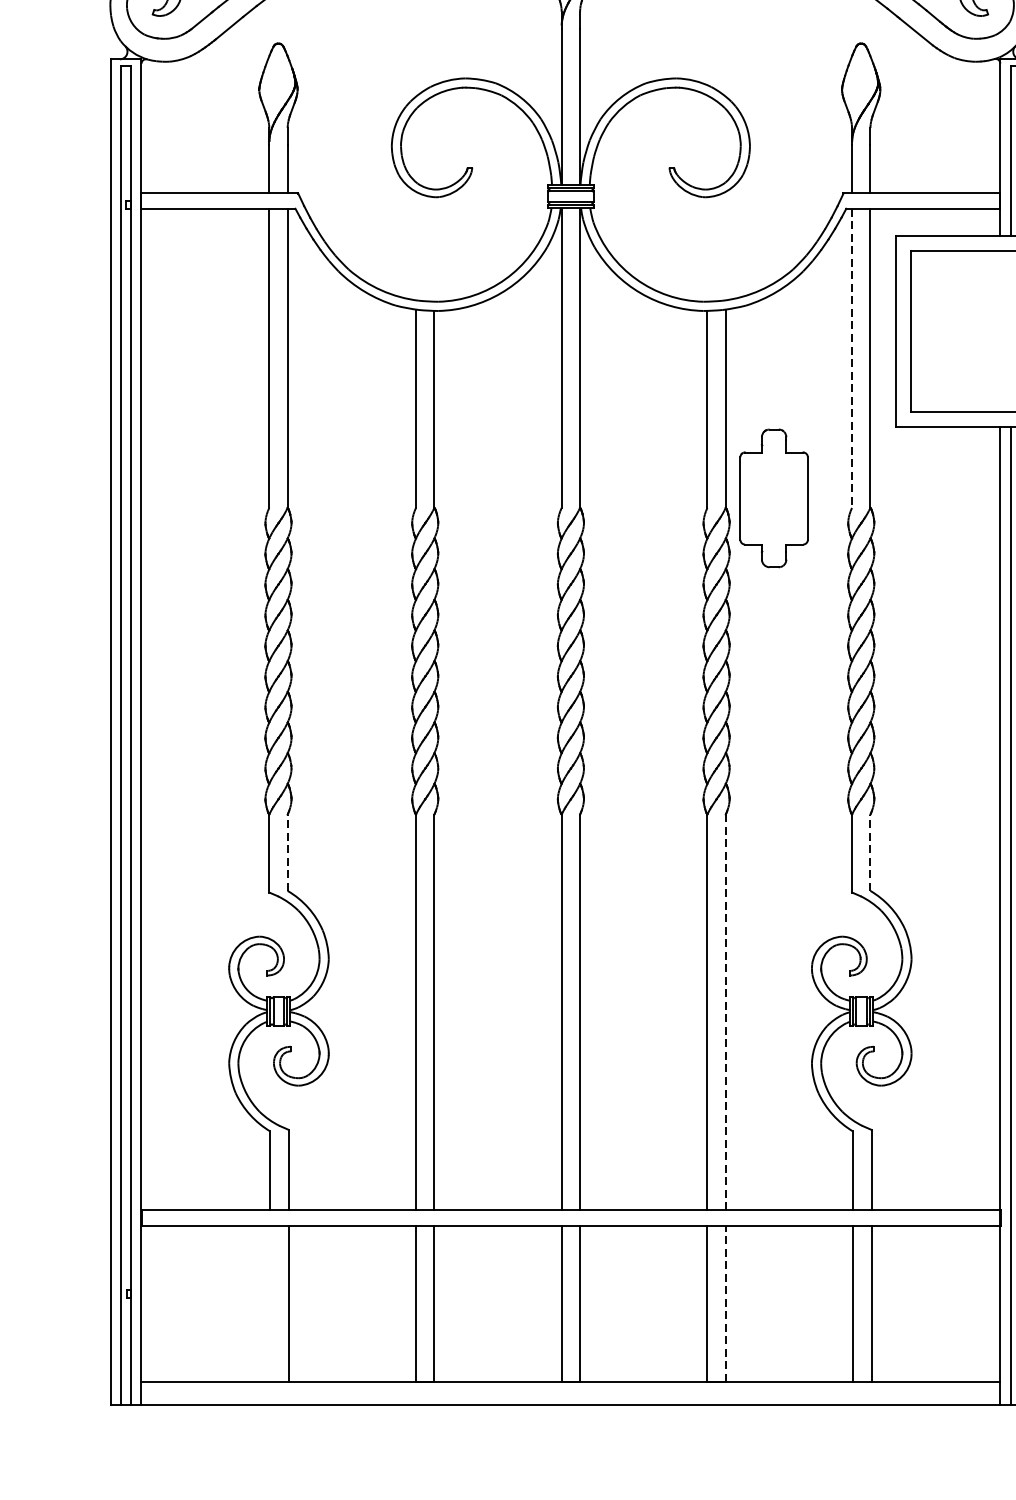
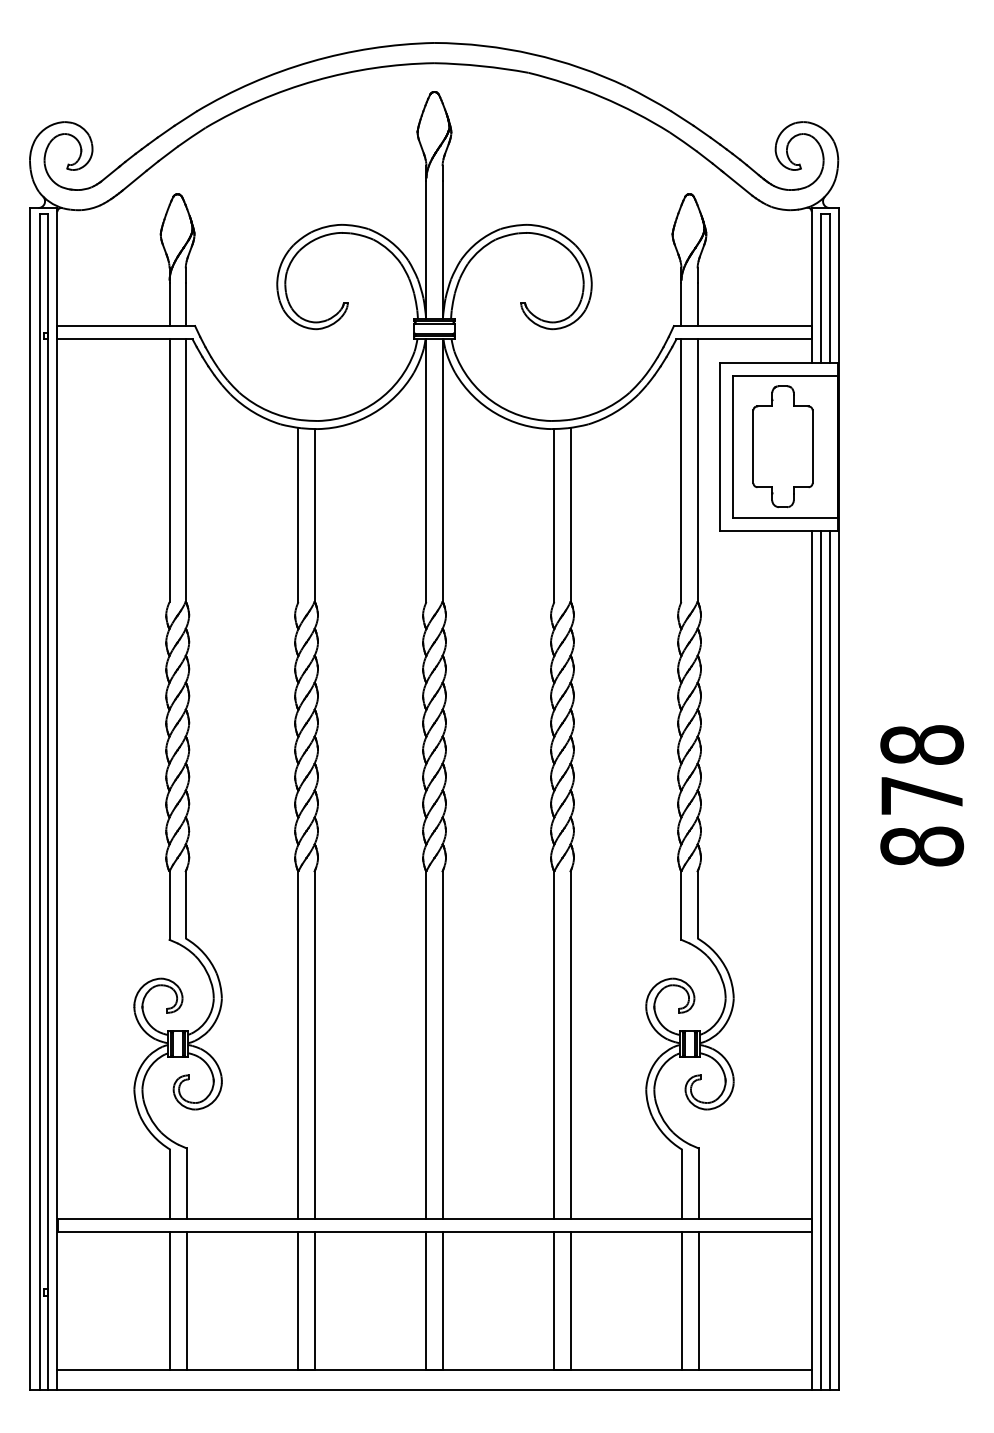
line: (852, 359) -> (681, 471), dashed -> solid
part: (773, 498) -> (782, 446), moved
line: (287, 852) -> (185, 904), dashed -> solid
line: (870, 852) -> (697, 904), dashed -> solid
line: (725, 1012) -> (570, 1045), dashed -> solid
line: (270, 1303) -> (170, 1300), added
line: (725, 1304) -> (570, 1301), dashed -> solid

